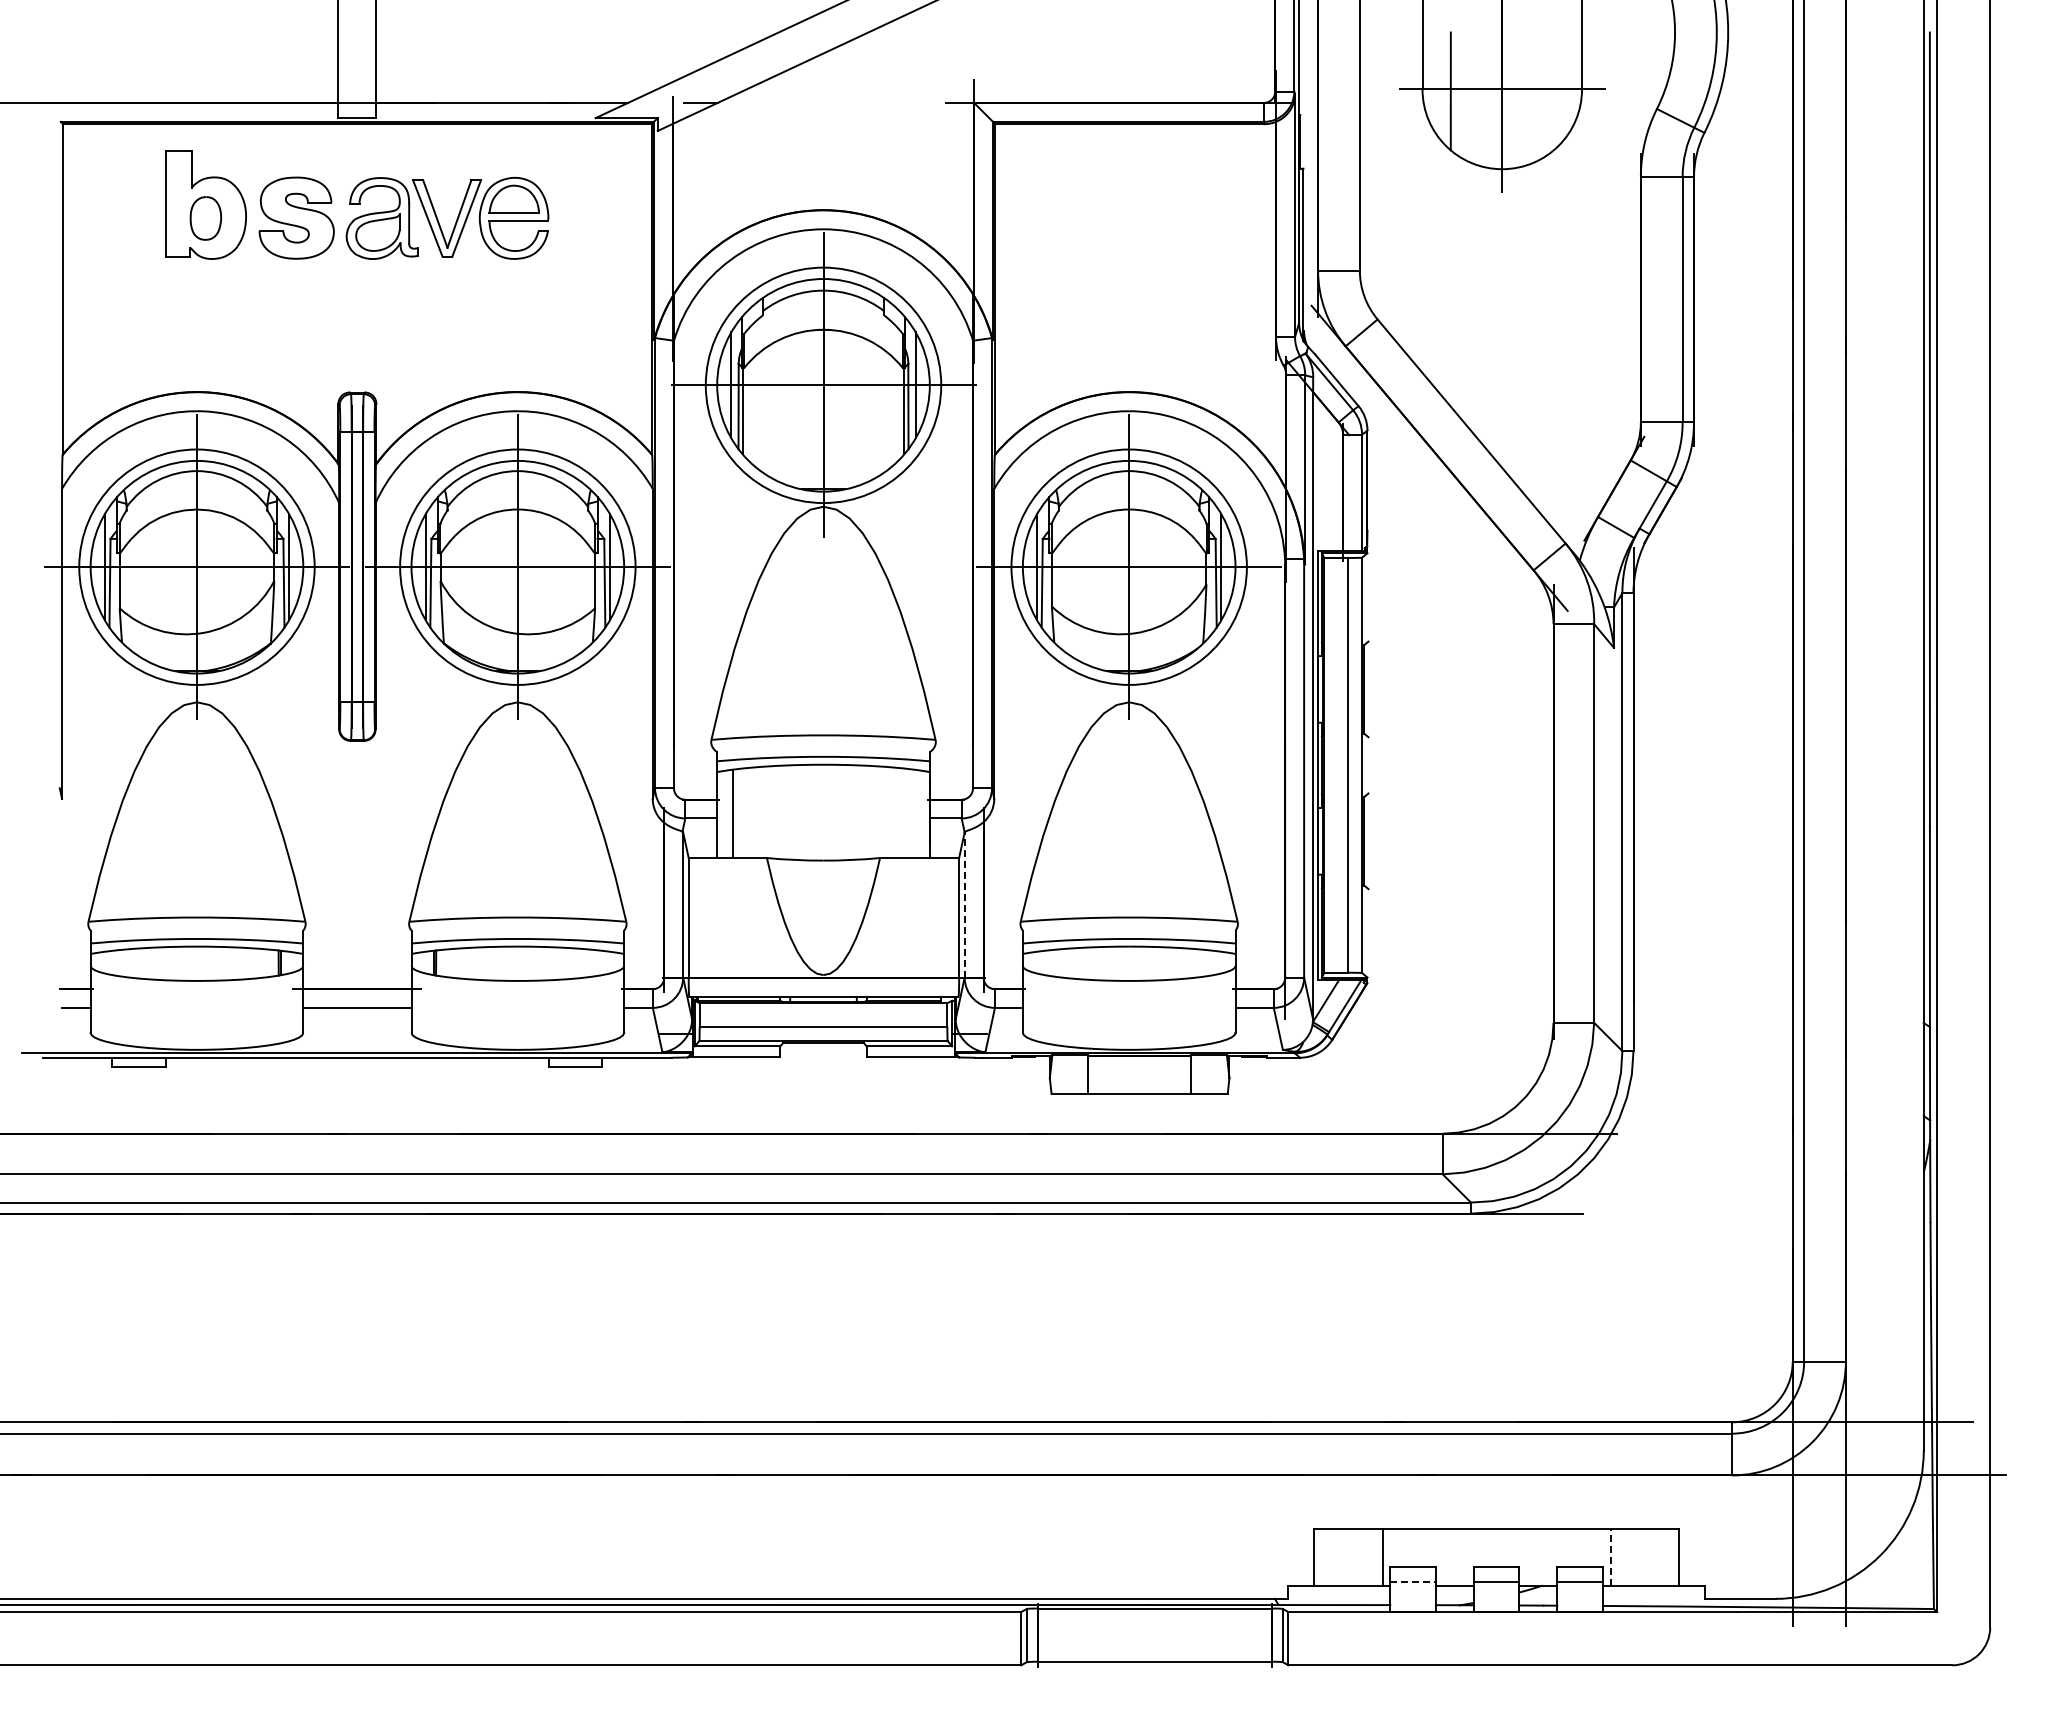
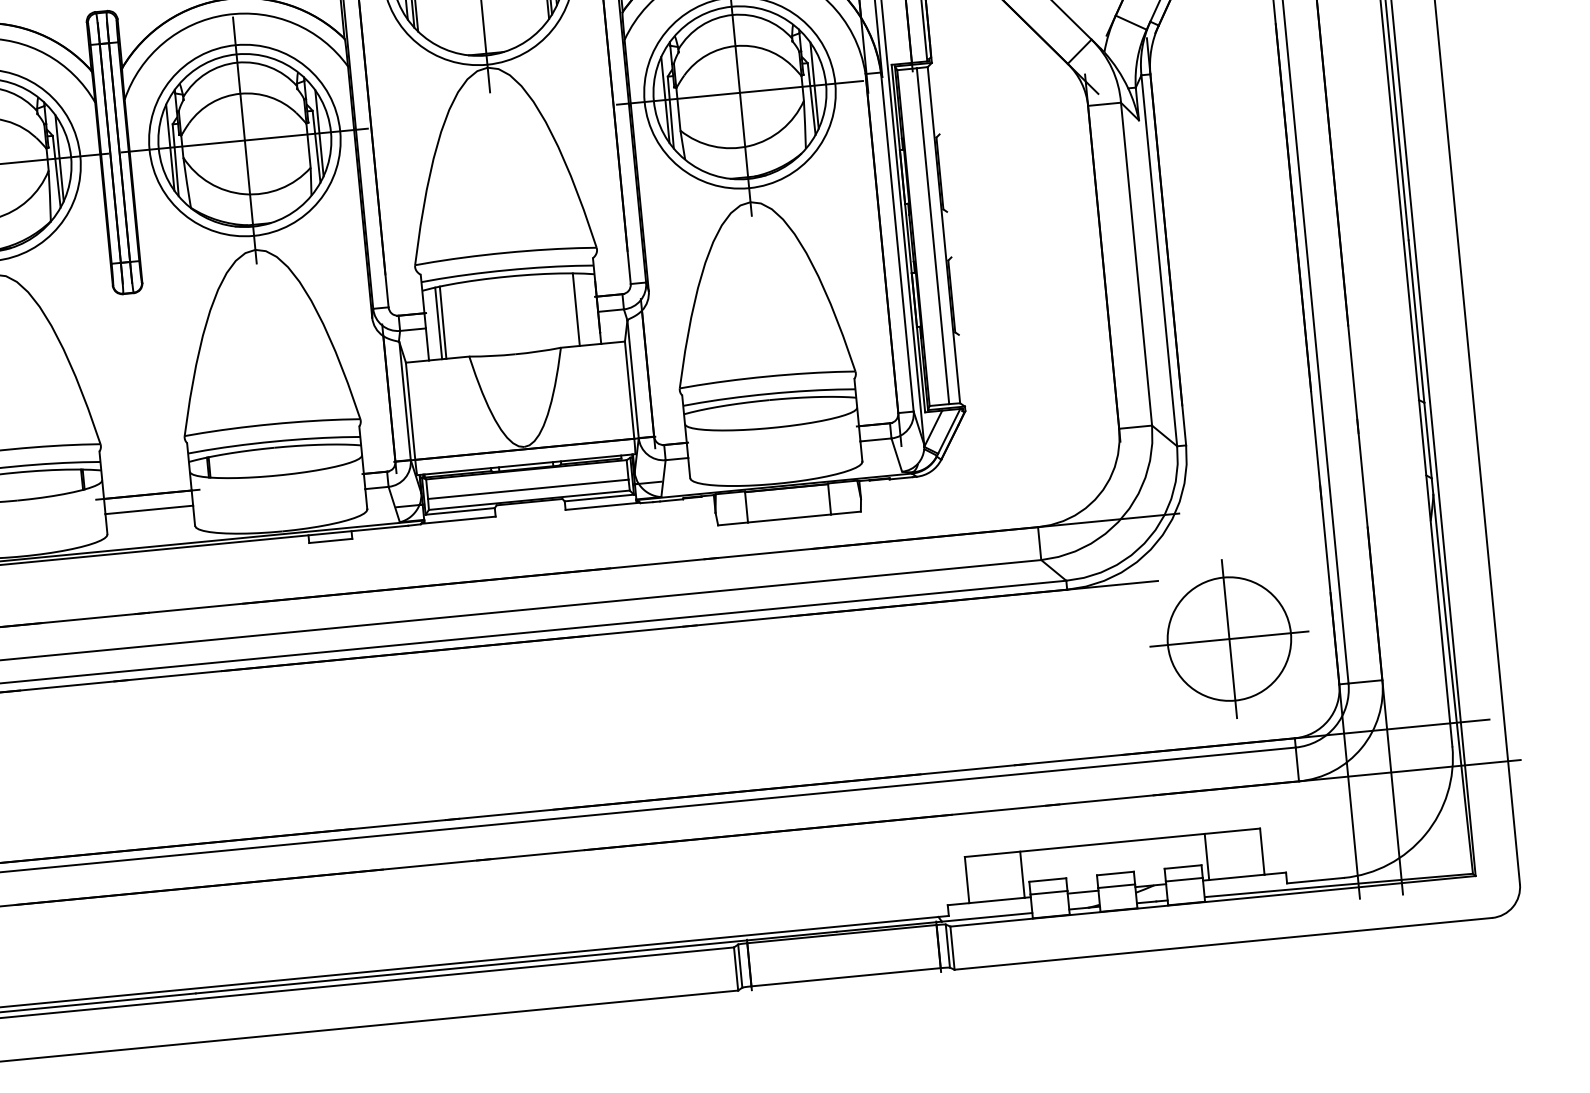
line: (738, 813) -> (442, 322), added
line: (903, 813) -> (576, 309), added
line: (964, 905) -> (632, 379), dashed -> solid
part: (1663, 1292) -> (1229, 638), added
line: (1610, 1556) -> (1206, 856), dashed -> solid
line: (1413, 1582) -> (1049, 892), dashed -> solid

